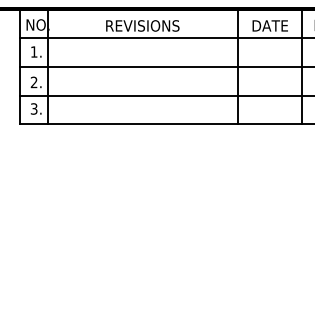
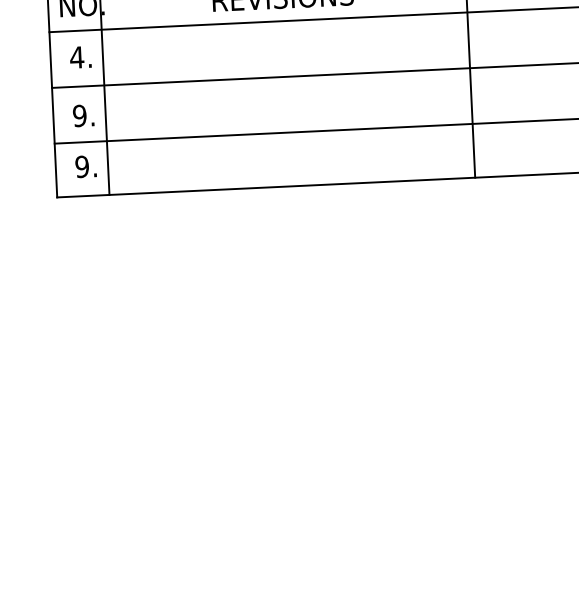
text: (33, 51) -> (75, 56), 1. -> 4.
text: (33, 82) -> (78, 116), 2. -> 9.
text: (33, 108) -> (80, 165), 3. -> 9.

